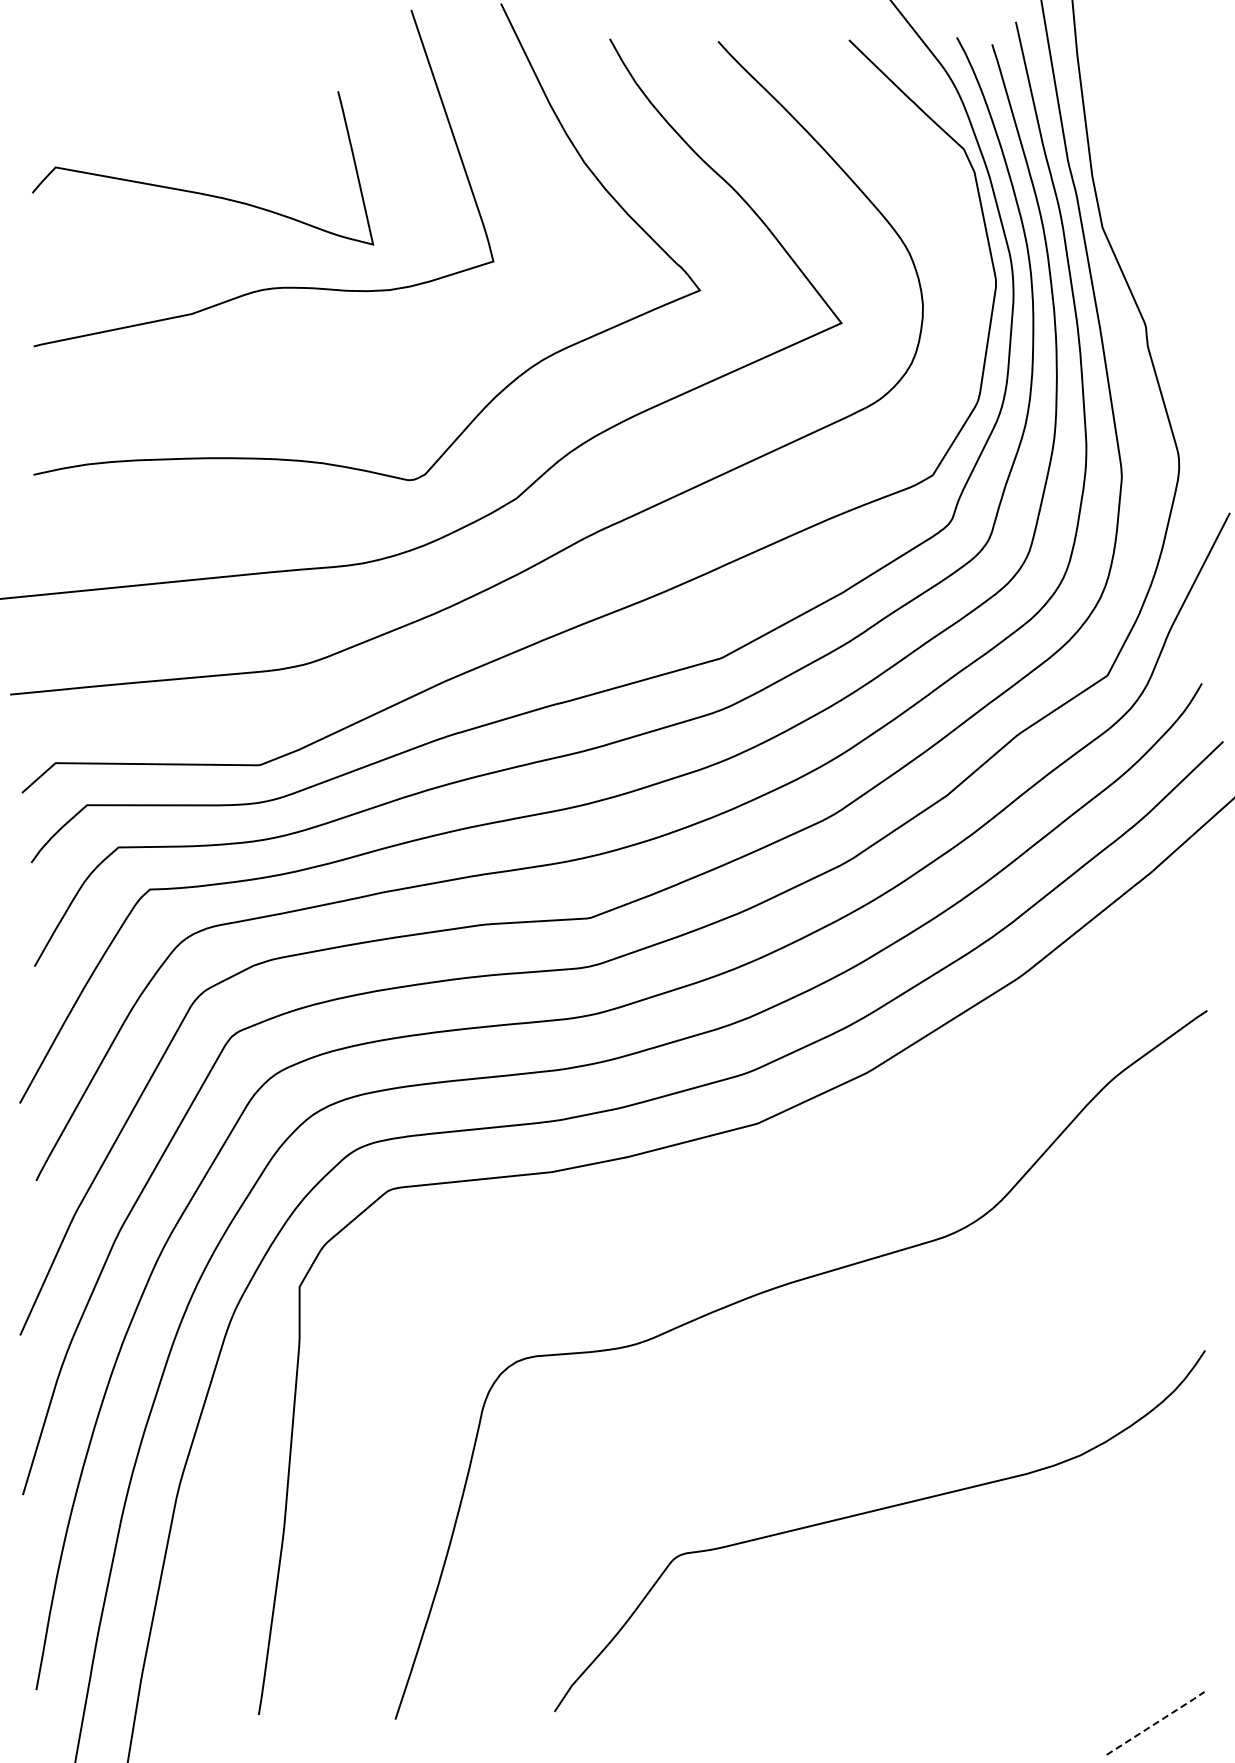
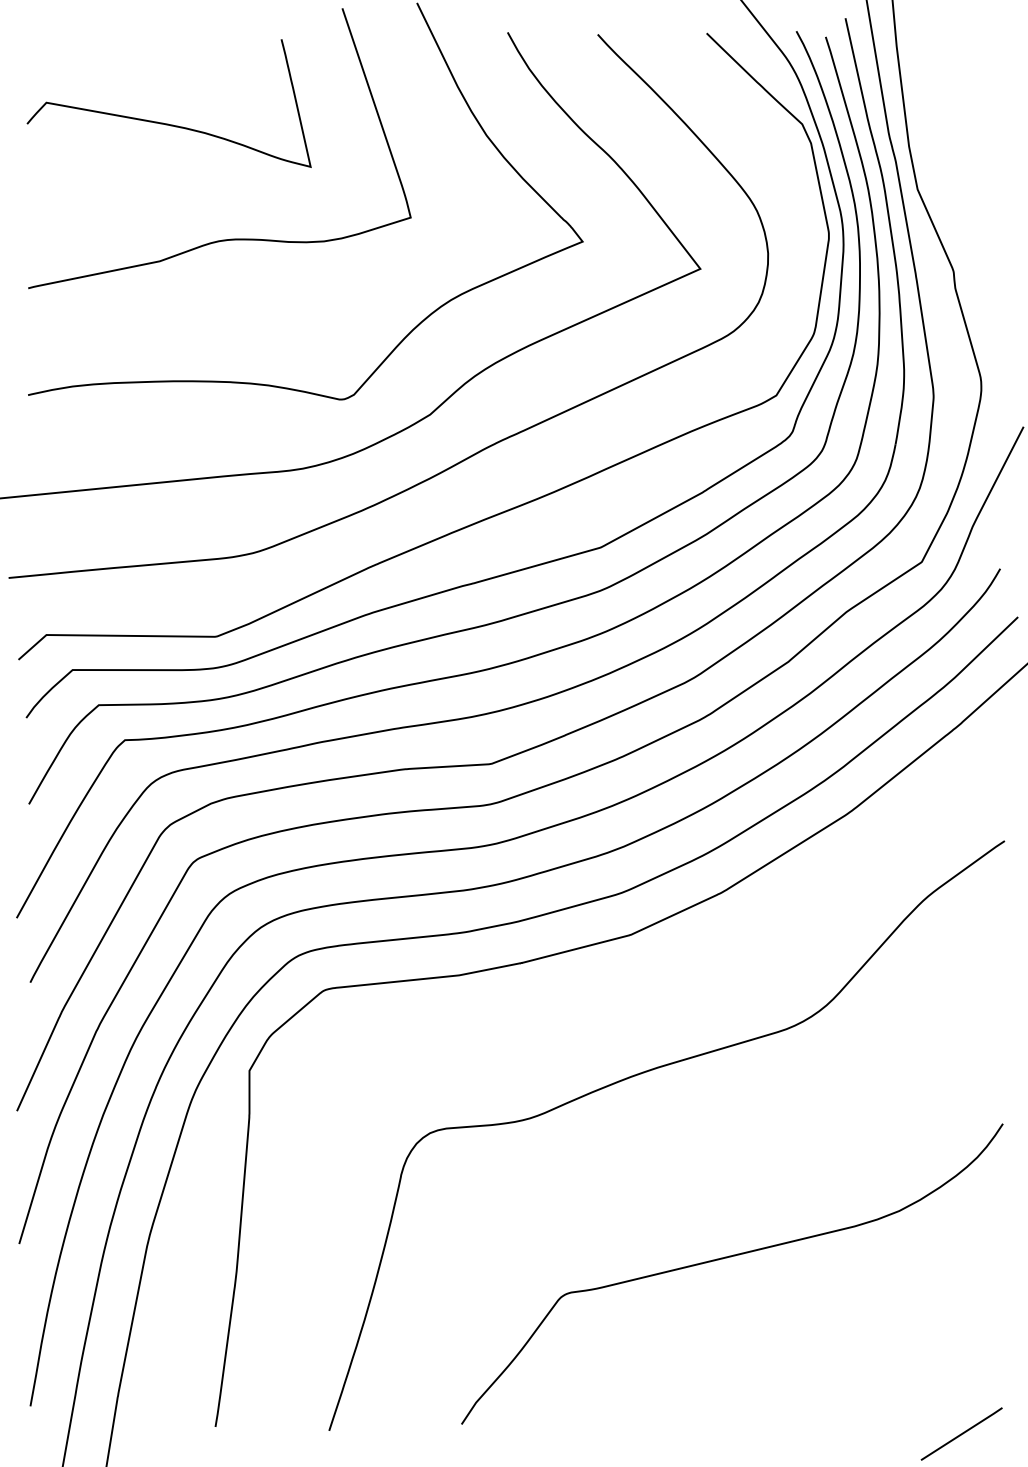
curve: (196, 191) -> (163, 122), moved
line: (1156, 1723) -> (962, 1434), dashed -> solid

